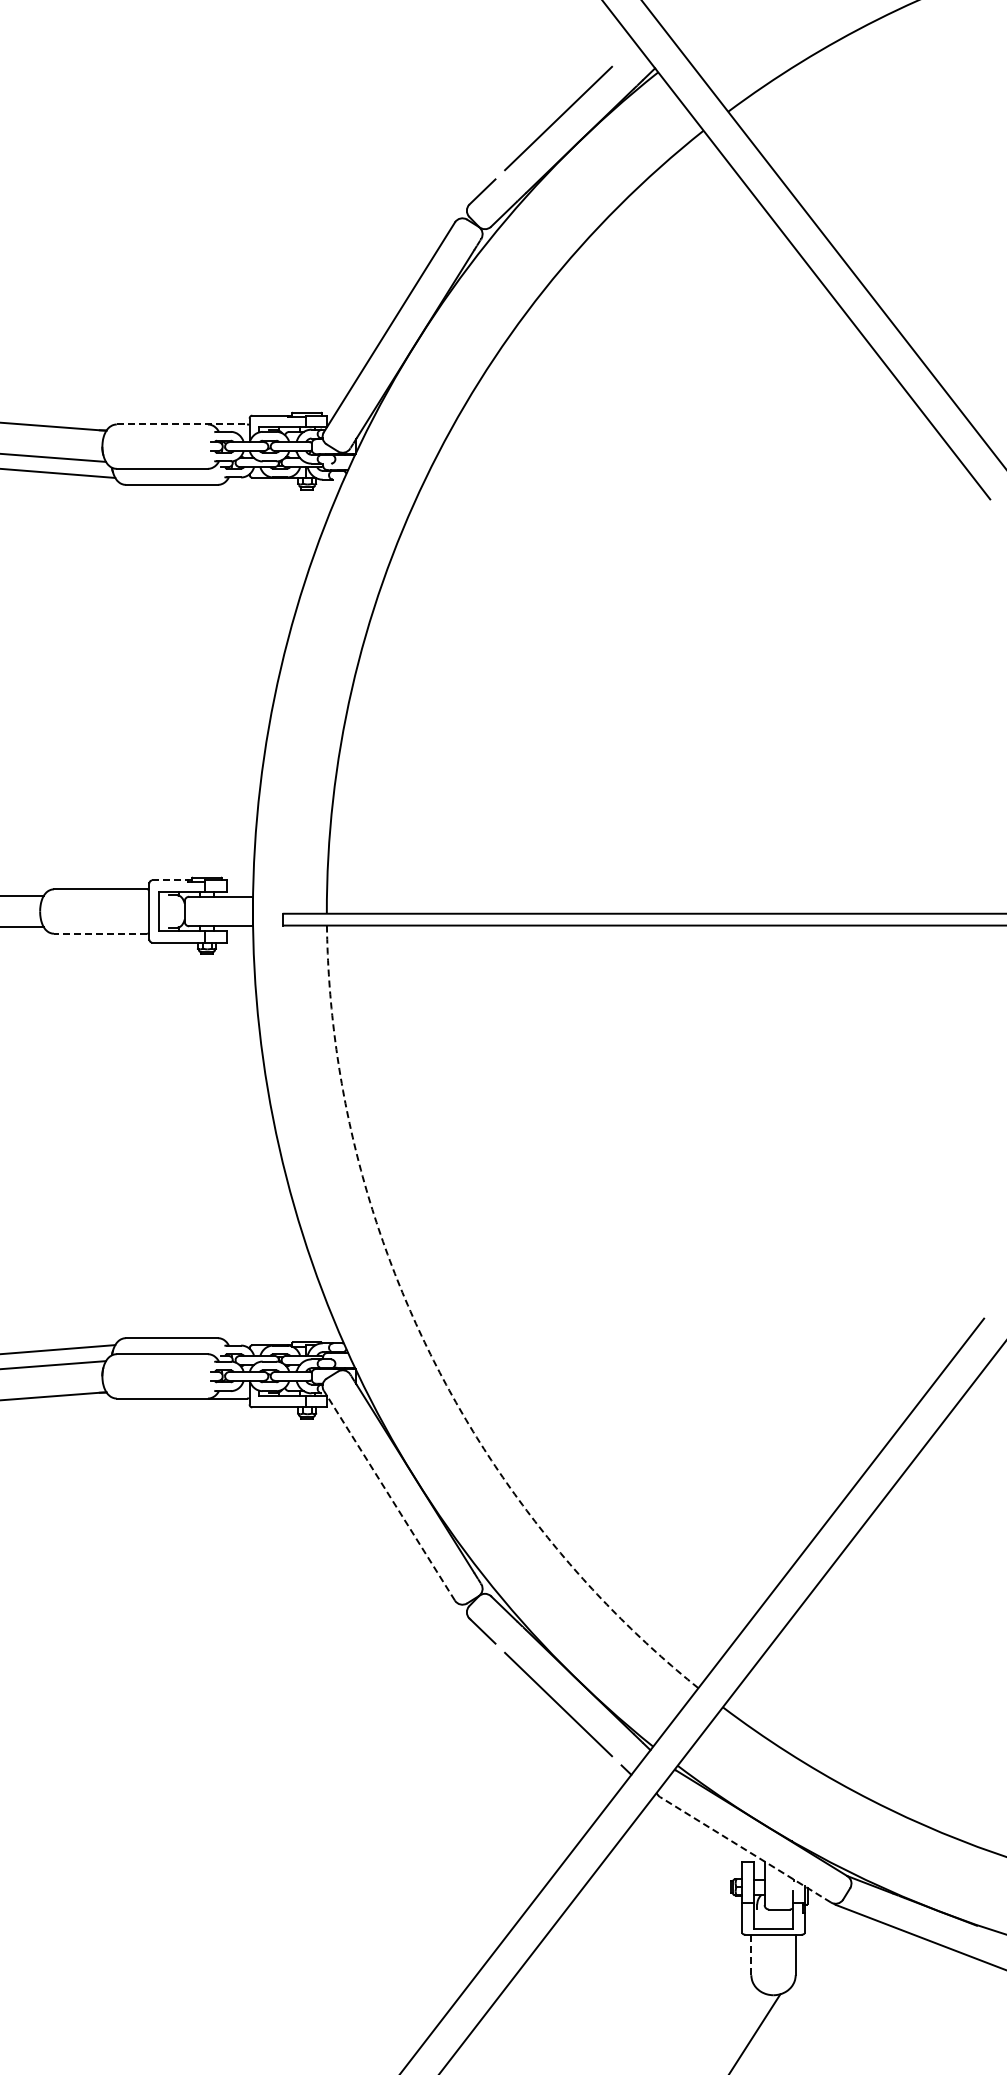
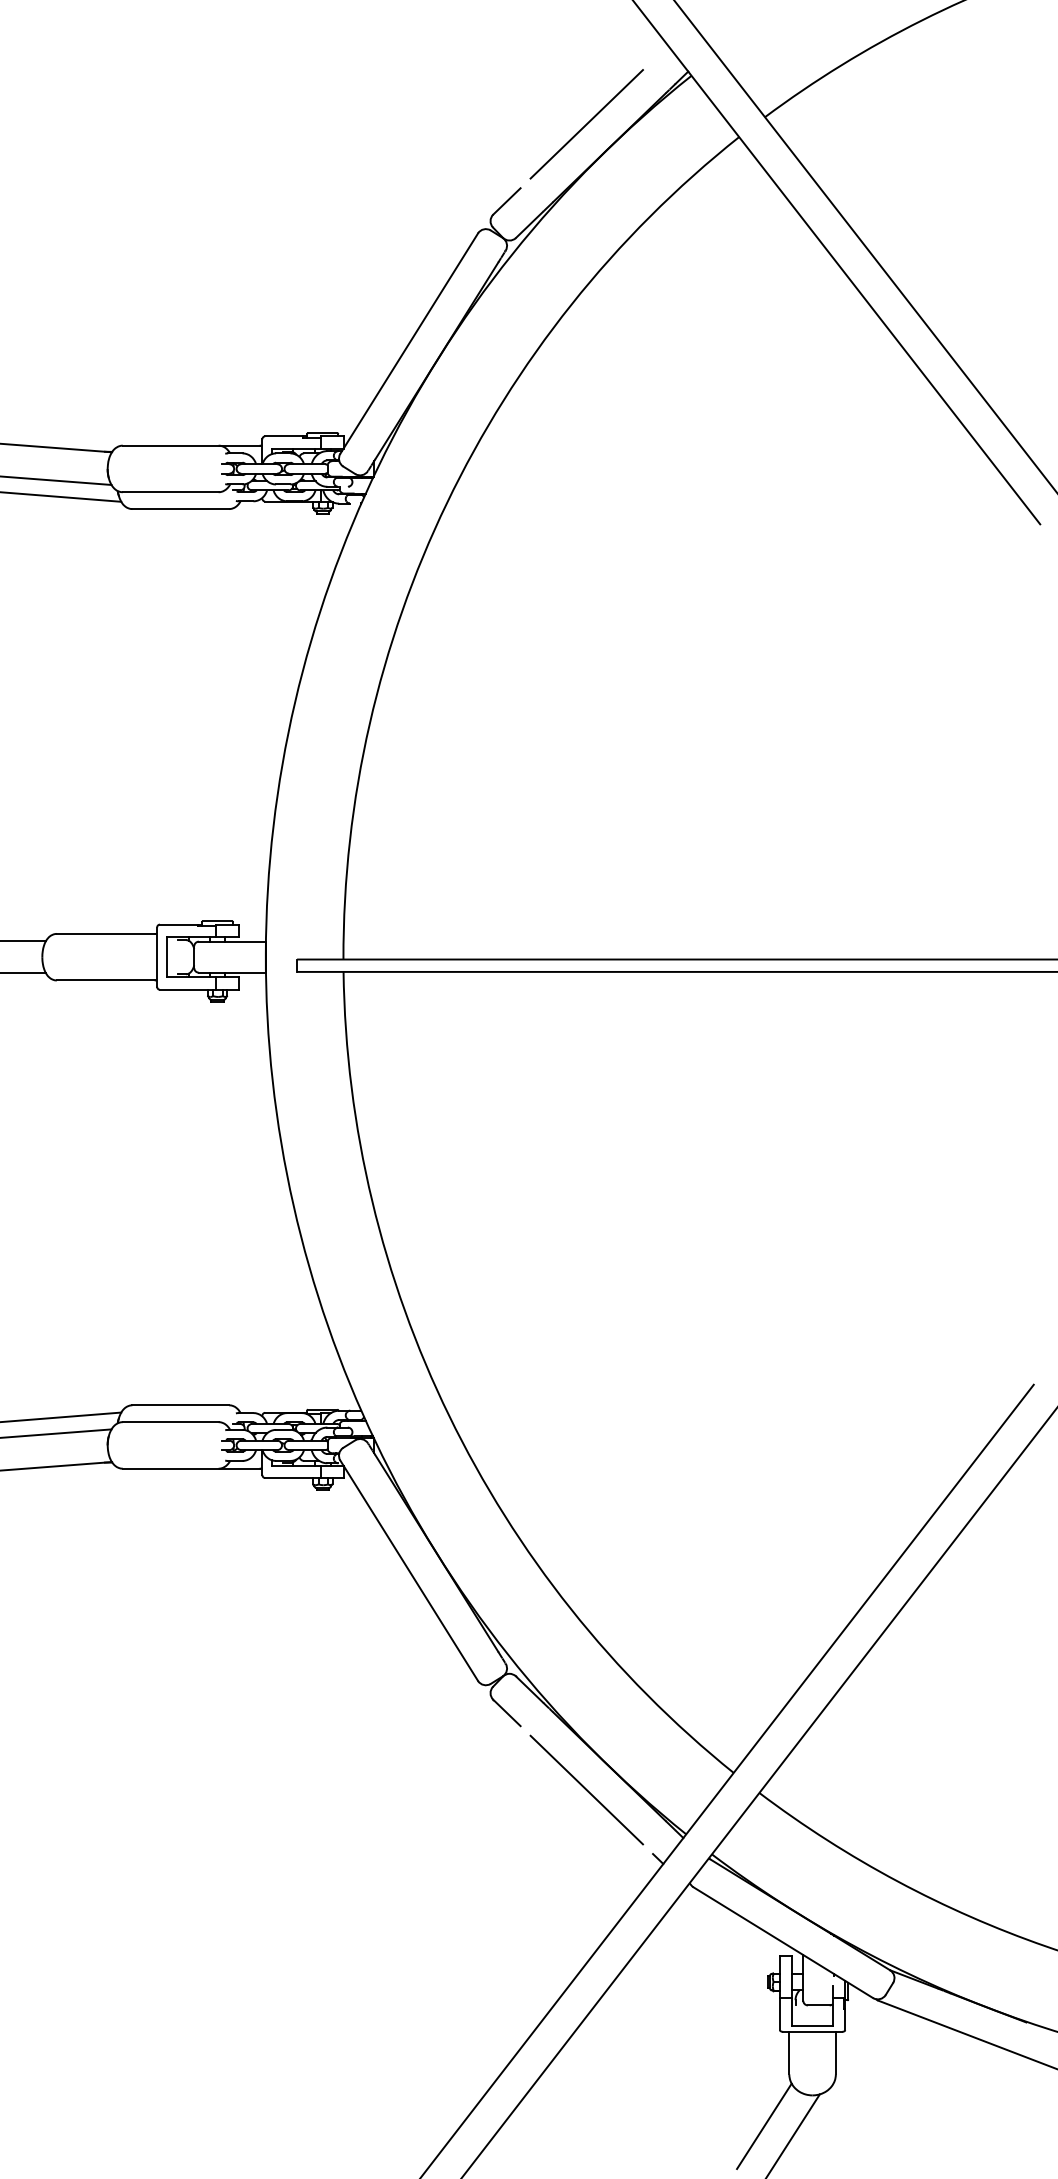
line: (182, 424) -> (191, 445), dashed -> solid
line: (171, 880) -> (180, 924), dashed -> solid
line: (100, 933) -> (105, 980), dashed -> solid
arc: (427, 1348) -> (449, 1416), dashed -> solid
line: (389, 1495) -> (409, 1570), dashed -> solid
line: (745, 1849) -> (783, 1942), dashed -> solid
line: (751, 1954) -> (789, 2052), dashed -> solid
line: (727, 2024) -> (764, 2126), added

